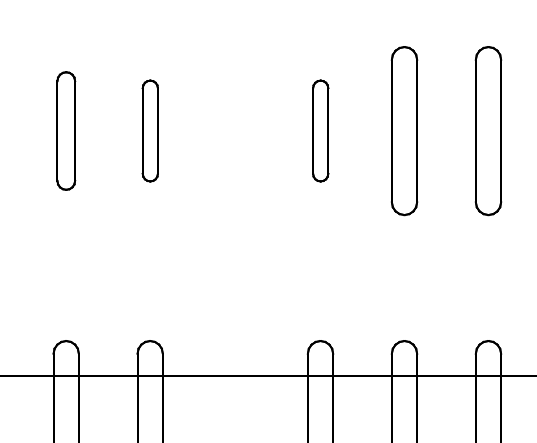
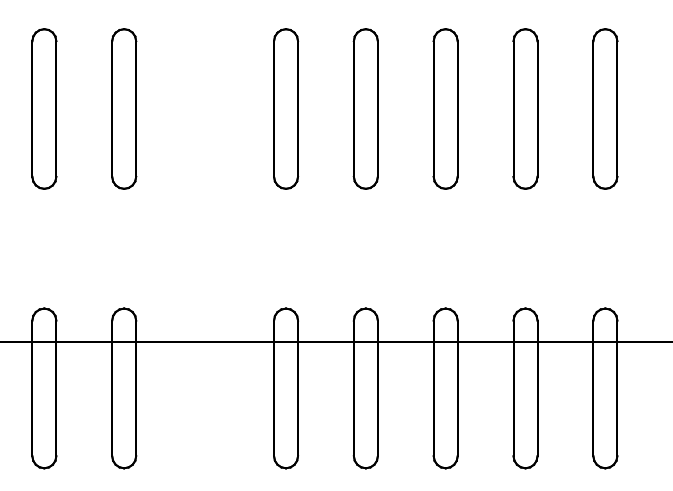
part: (66, 130) -> (44, 108), size x1.43
part: (150, 130) -> (124, 108), size x1.67
part: (320, 130) -> (286, 108), size x1.67

